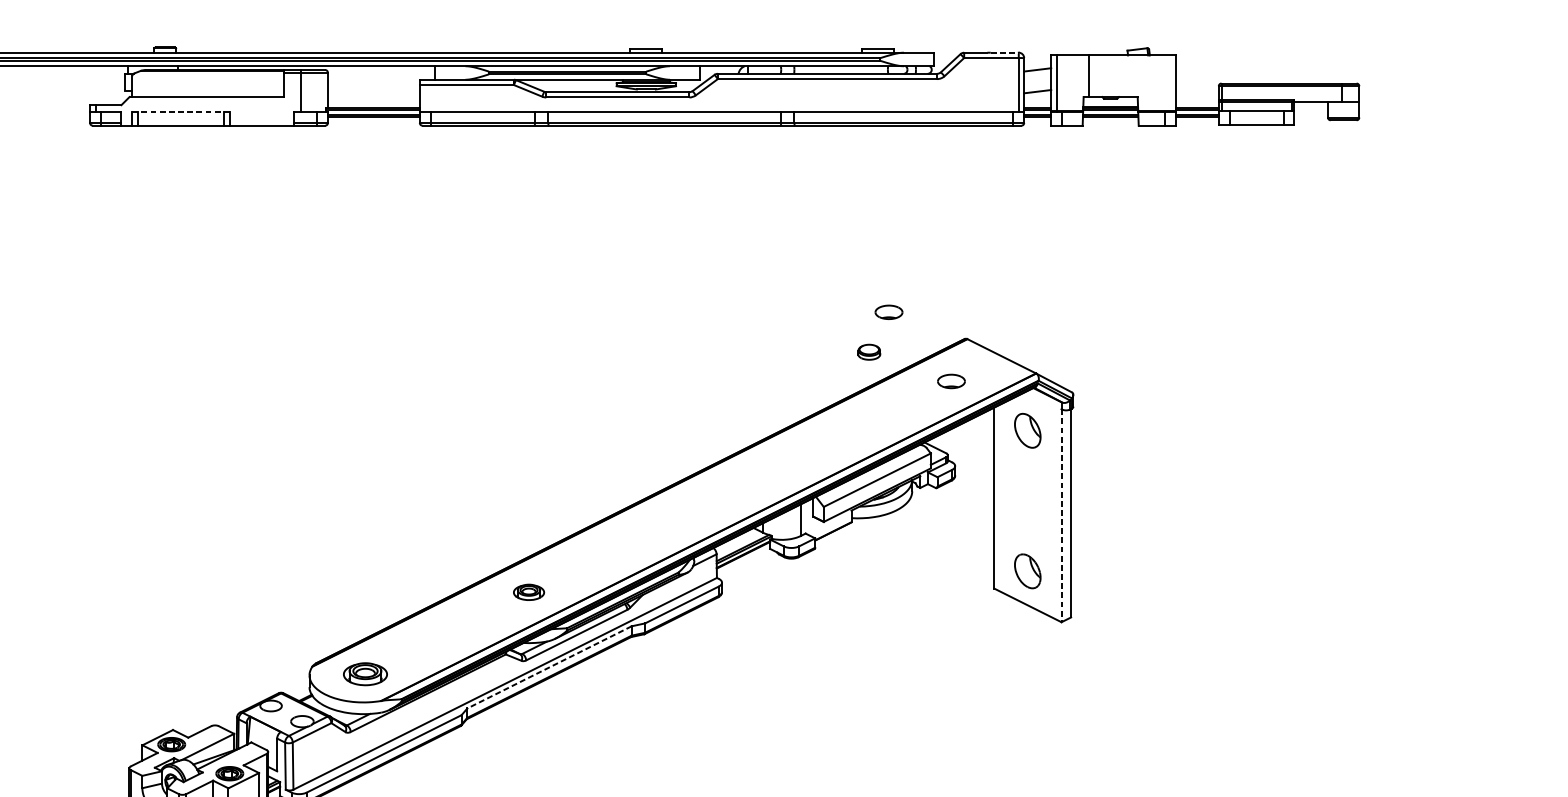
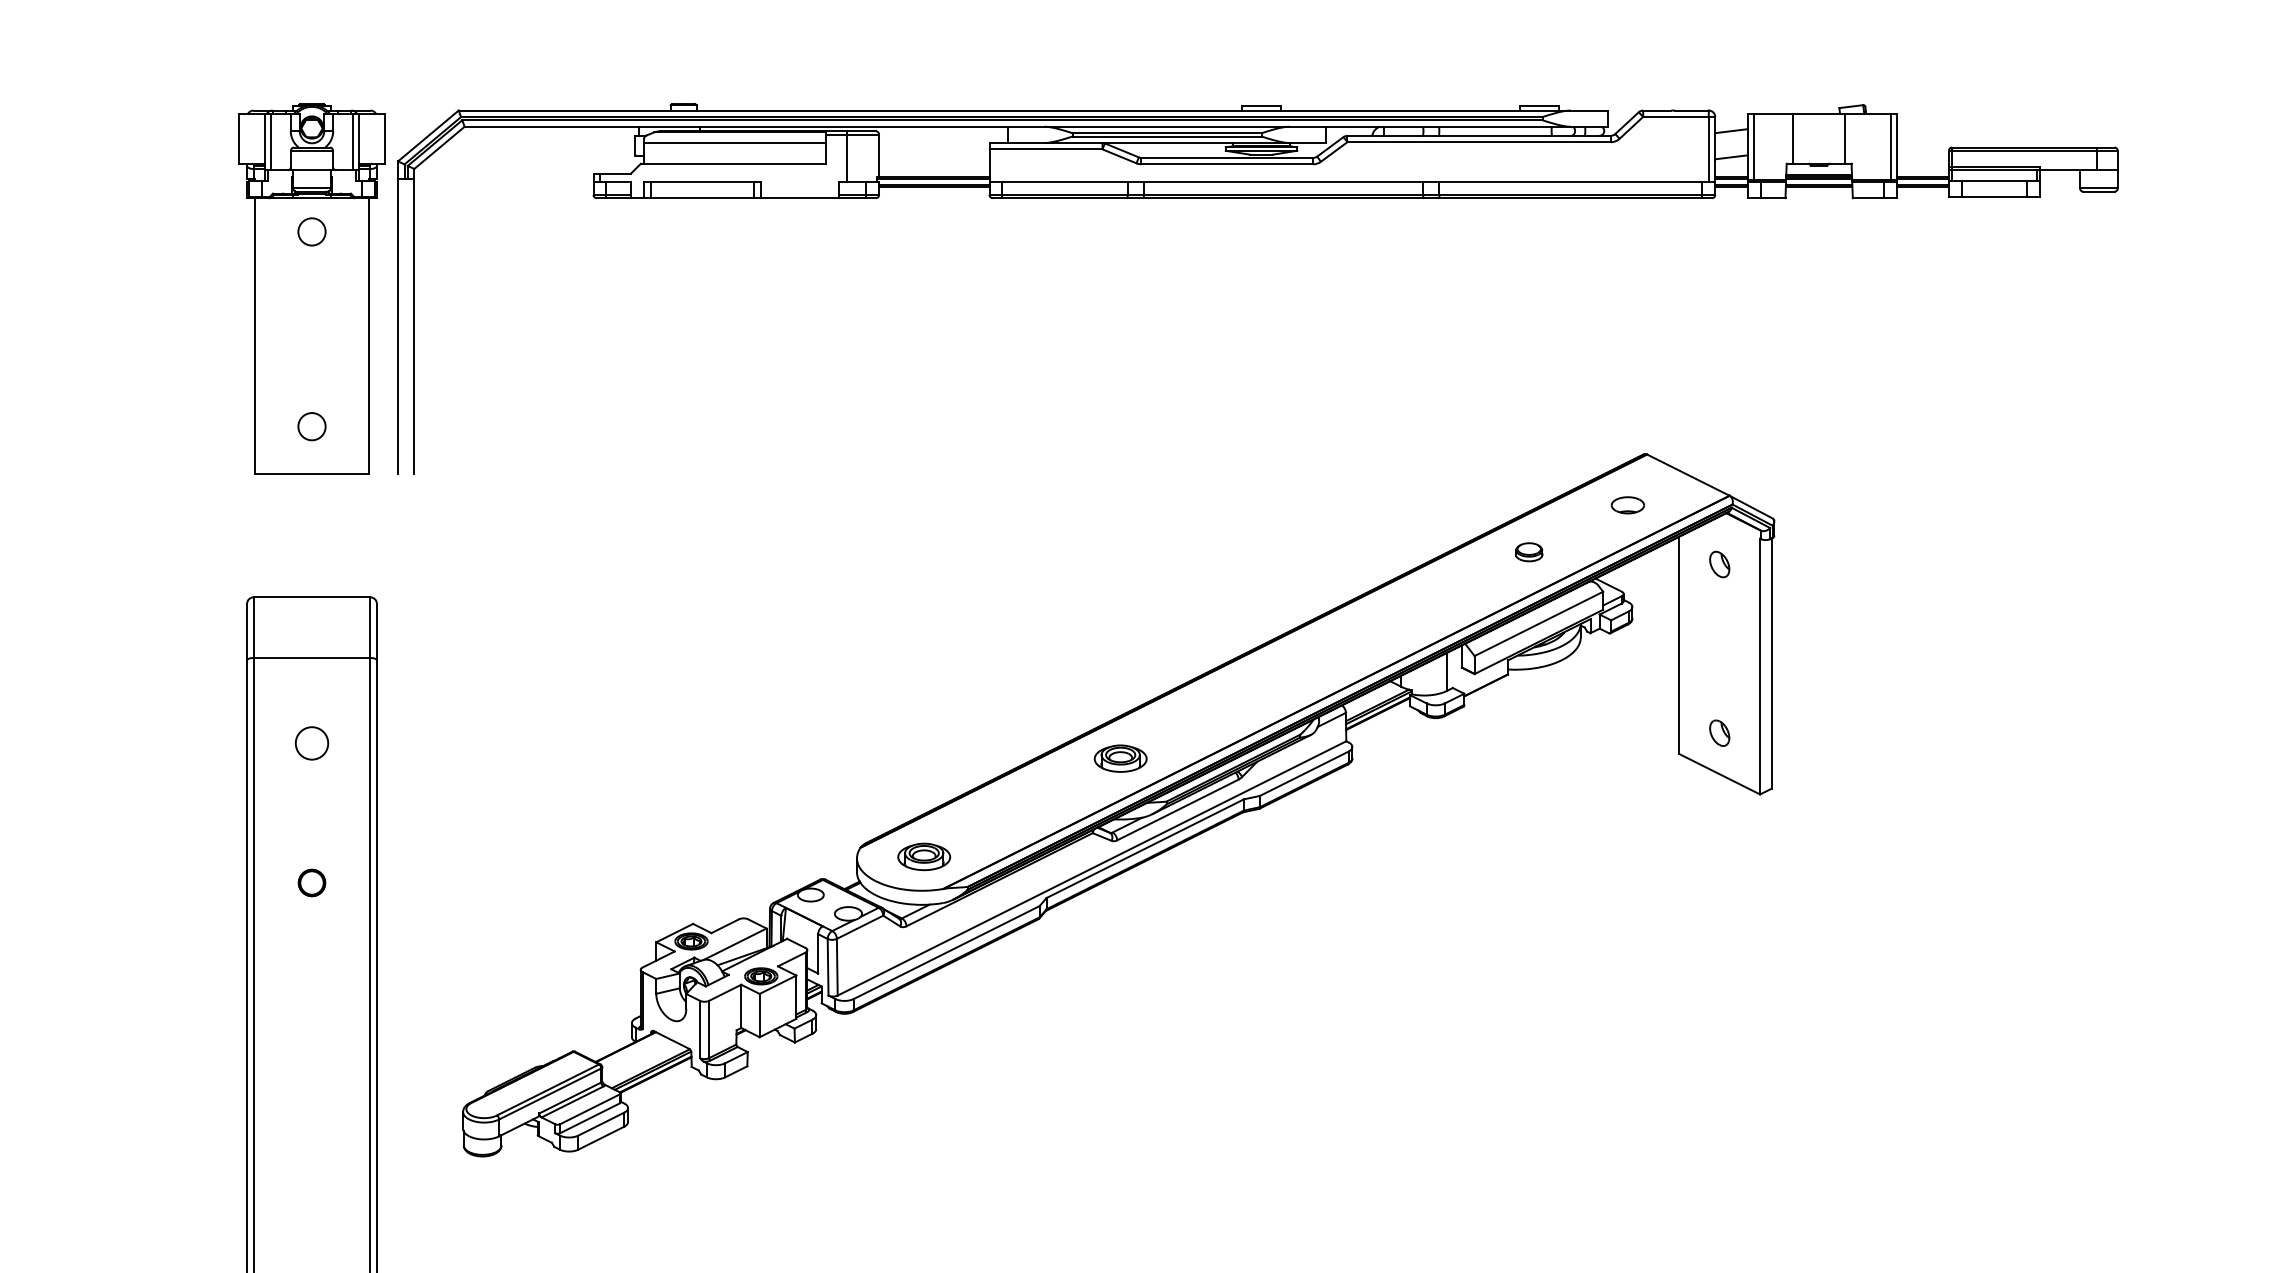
line: (1004, 52) -> (1691, 110), dashed -> solid
line: (1132, 76) -> (1845, 138), added
line: (207, 80) -> (734, 143), added
line: (1170, 83) -> (1890, 147), added
line: (181, 111) -> (703, 181), dashed -> solid
part: (888, 312) -> (1552, 422), removed
part: (869, 352) -> (1529, 552), moved
part: (1027, 430) -> (1719, 564), size x0.62
line: (1061, 515) -> (1760, 666), dashed -> solid
part: (1027, 570) -> (1719, 732), size x0.62
part: (528, 592) -> (1120, 758), size x1.43
line: (548, 667) -> (1144, 848), dashed -> solid

